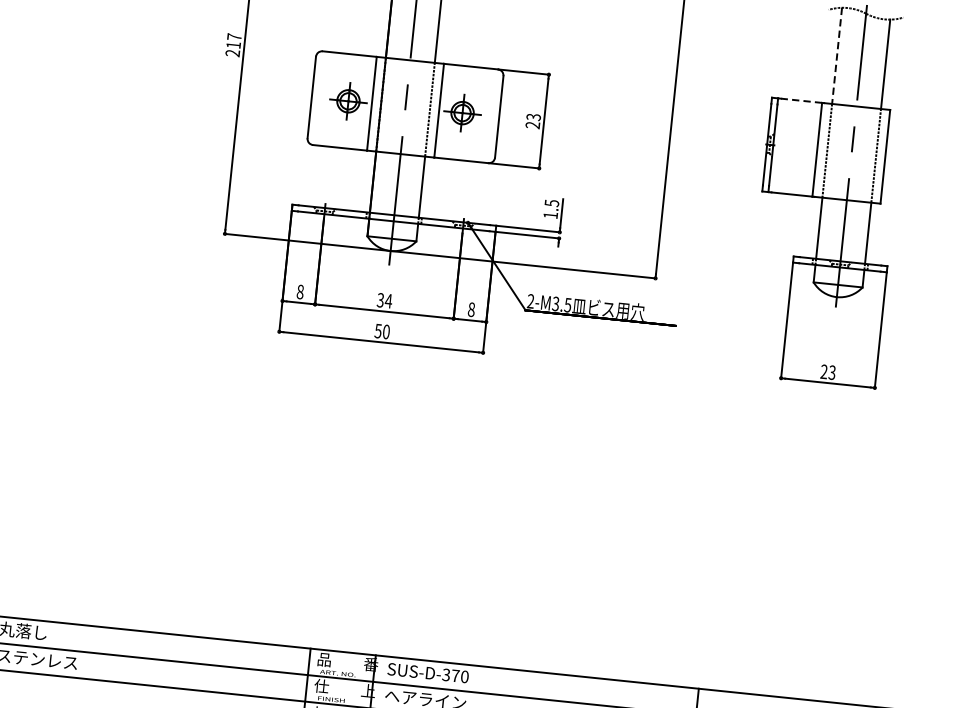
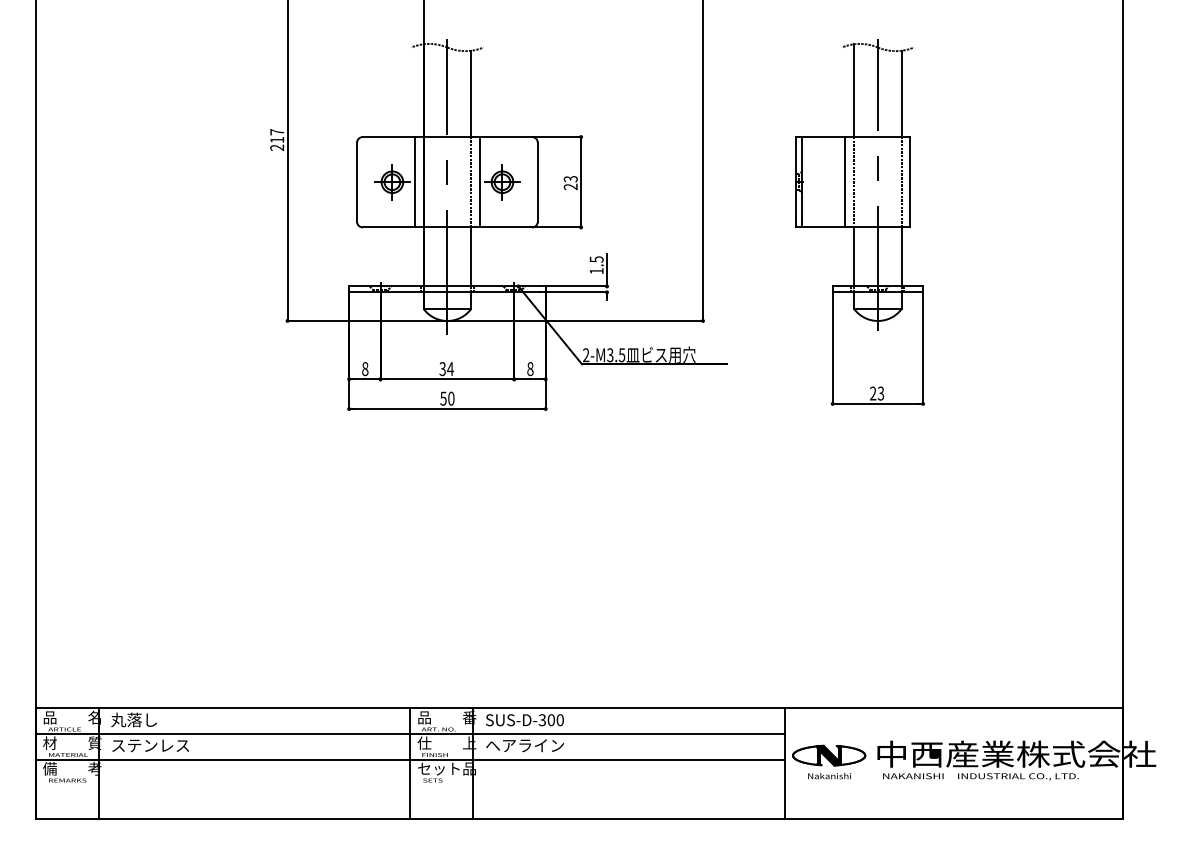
line: (837, 56) -> (854, 91), dashed -> solid
line: (801, 101) -> (824, 137), dashed -> solid
text: (454, 676) -> (550, 720), SUS-D-370 -> SUS-D-300

